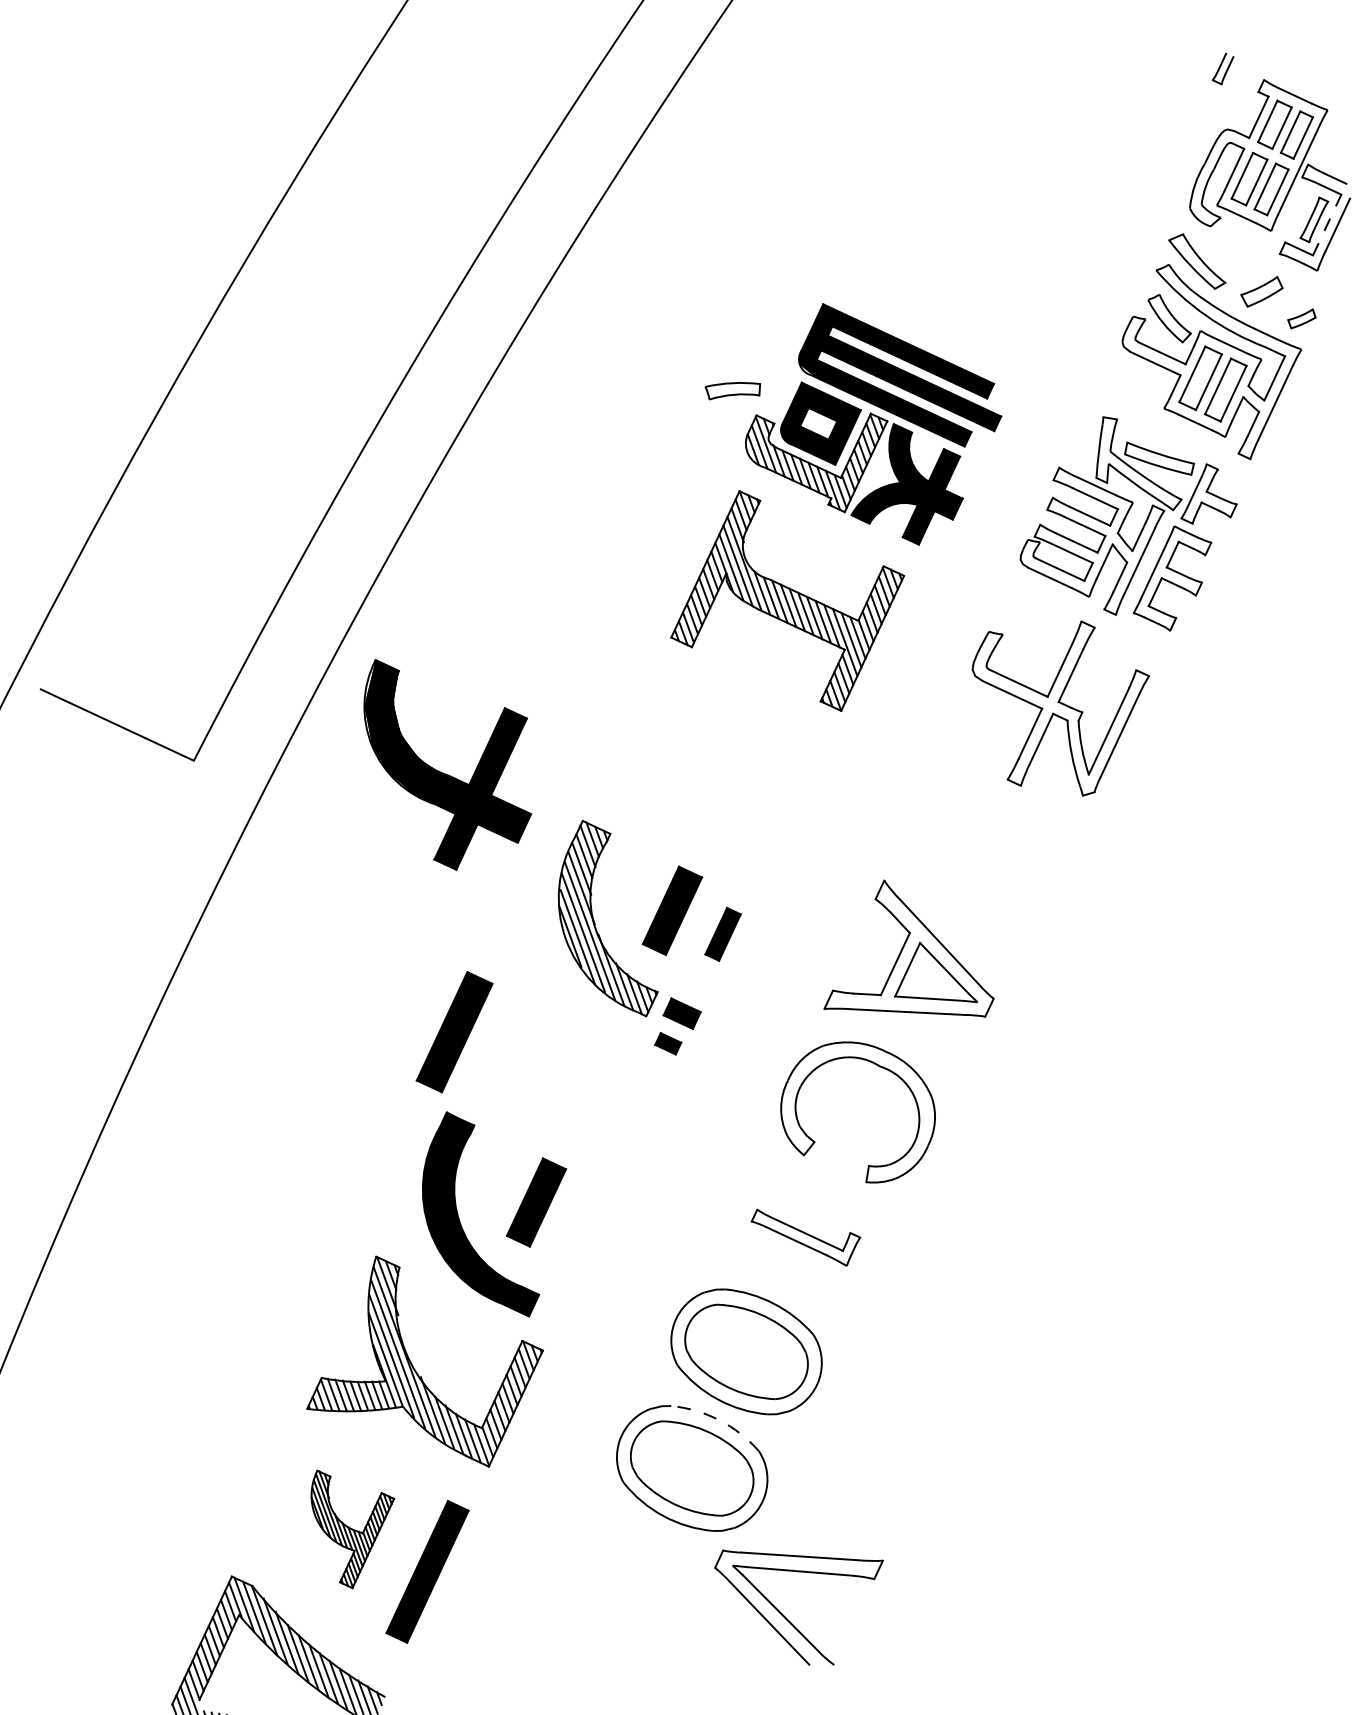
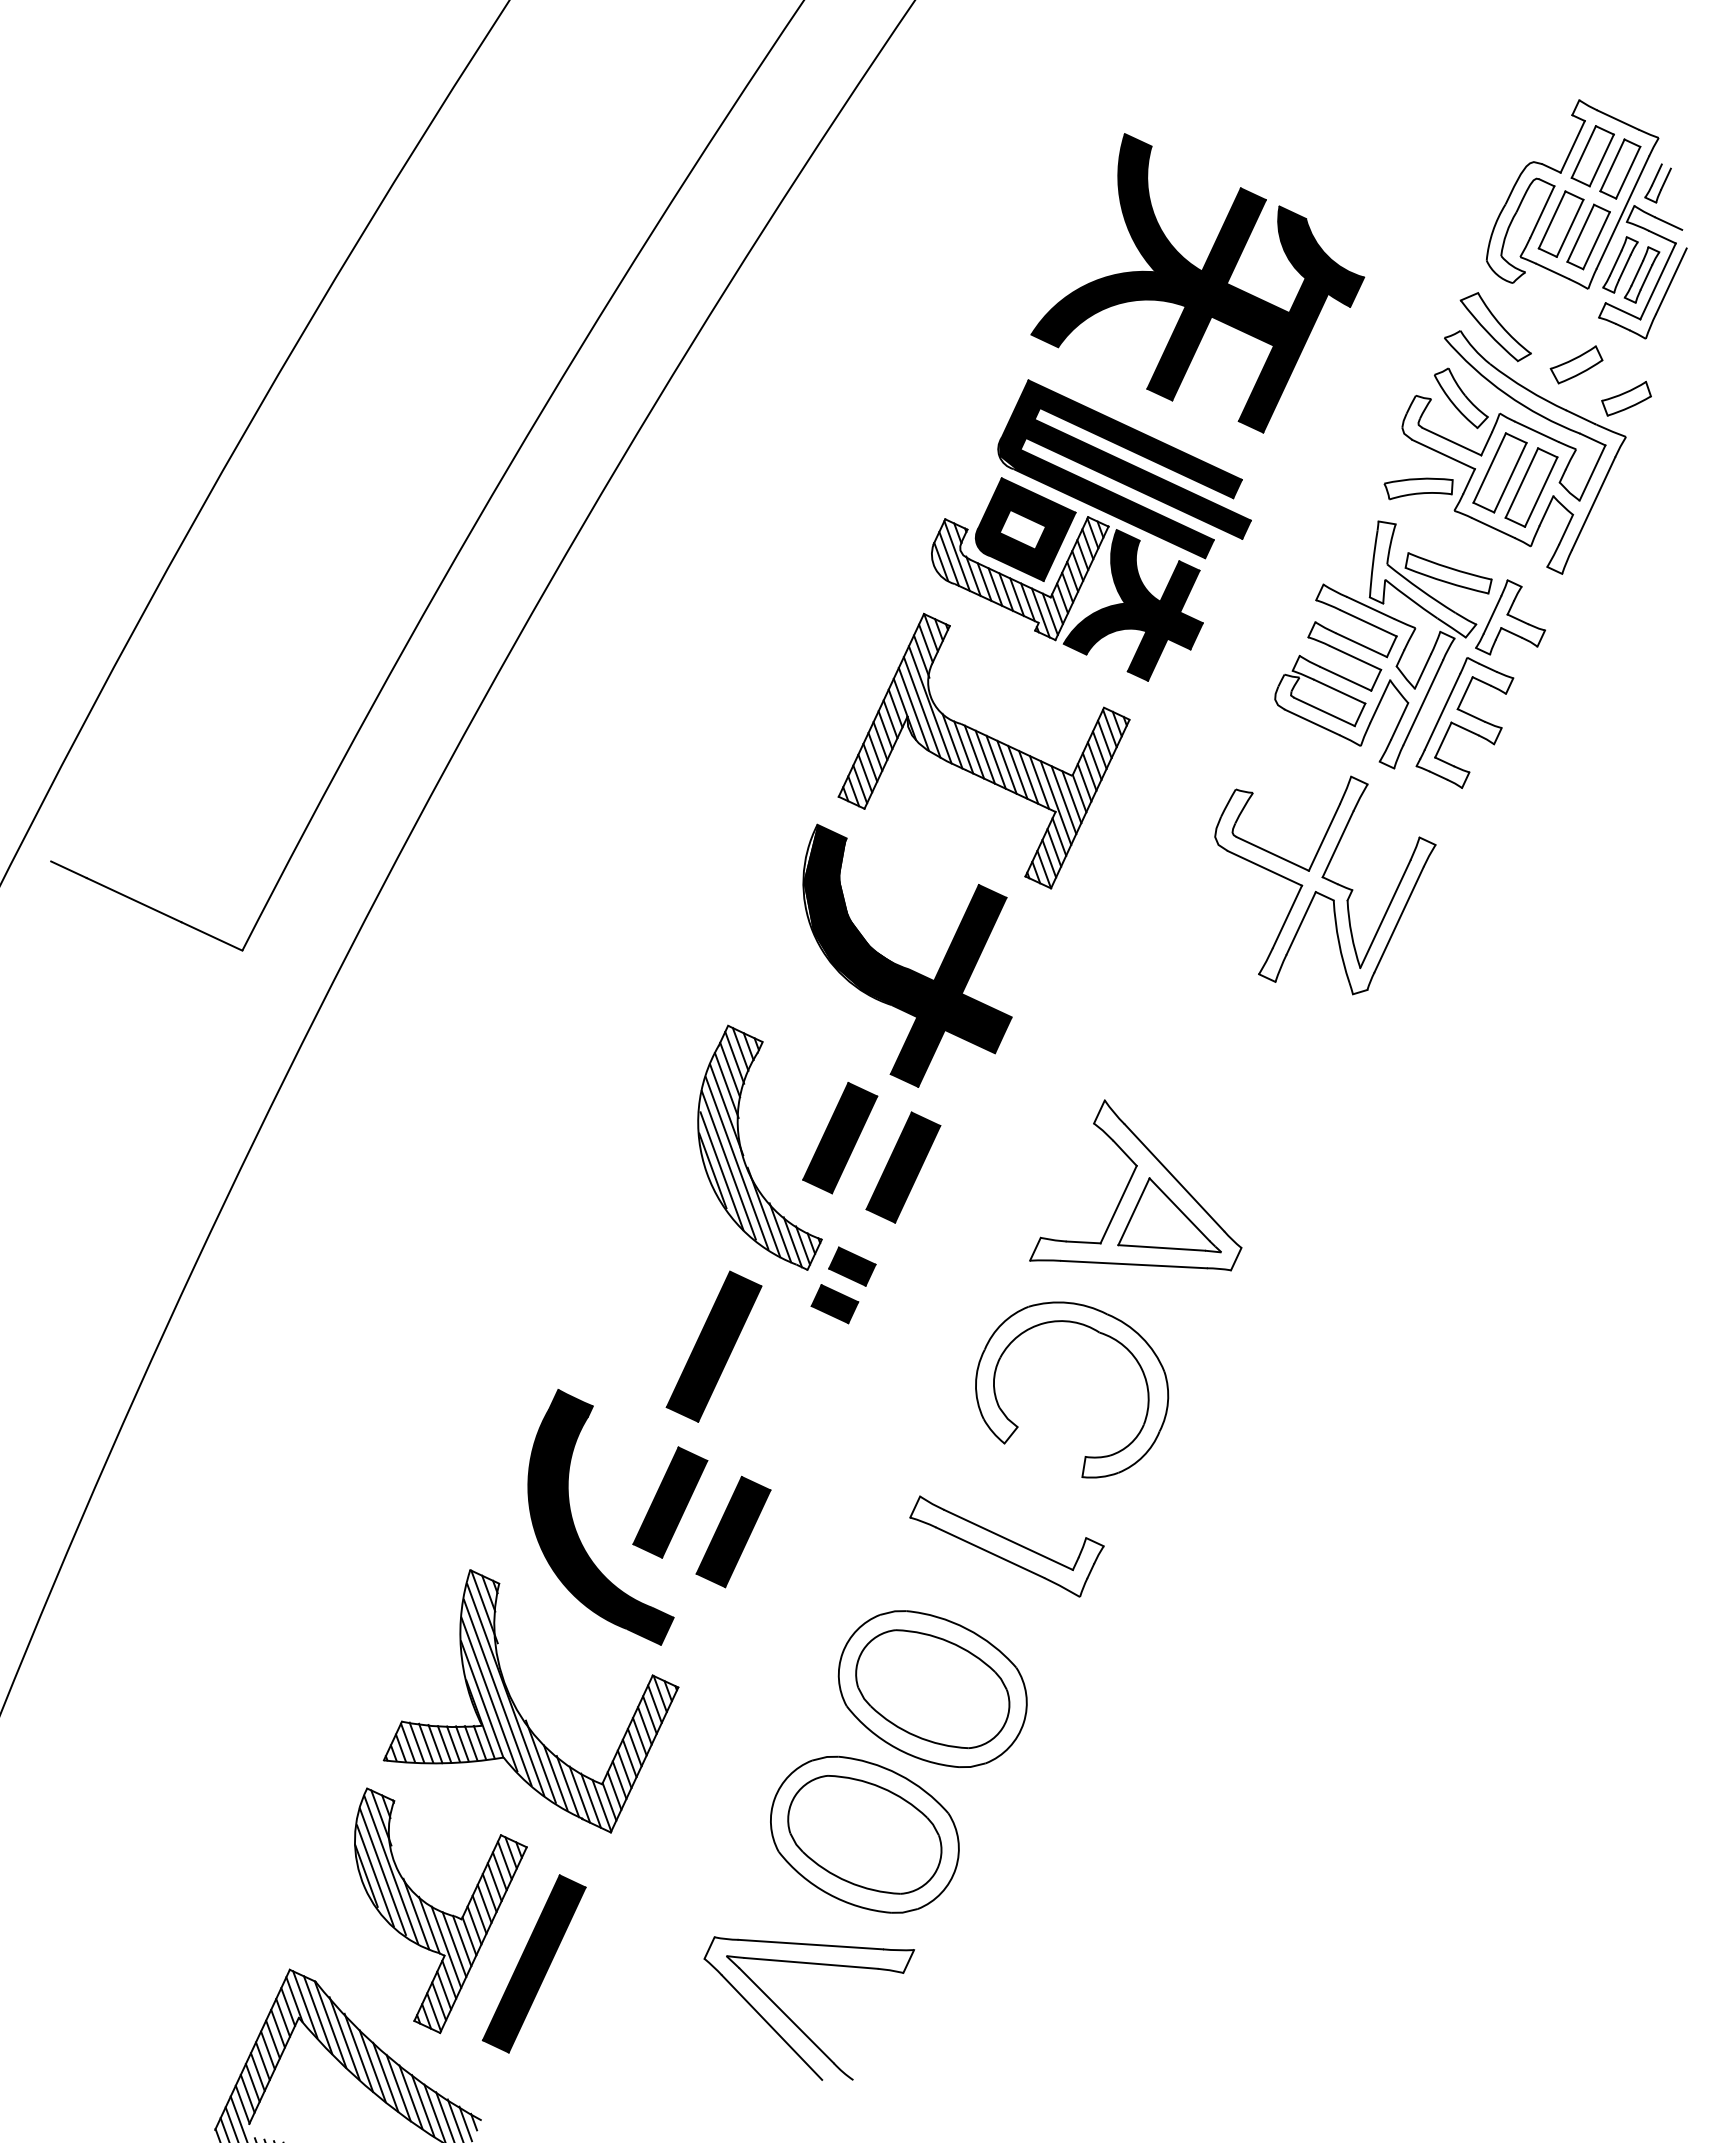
part: (1222, 69) -> (1657, 183), moved
part: (1297, 211) -> (1620, 264), added
line: (1327, 225) -> (1658, 281), dashed -> solid
part: (958, 226) -> (1197, 283), added
part: (1301, 318) -> (1626, 398), size x1.43
part: (732, 390) -> (1418, 488), moved
part: (442, 772) -> (901, 965), moved
part: (723, 934) -> (903, 1167), size x1.67
part: (454, 1032) -> (713, 1346), moved
part: (667, 1044) -> (834, 1304), size x1.43
part: (587, 1225) -> (733, 1531), added
part: (805, 1237) -> (1006, 1546), size x1.43
arc: (719, 1420) -> (898, 1774), dashed -> solid
part: (352, 1529) -> (440, 1910), size x1.67
part: (787, 1618) -> (794, 2022), moved

